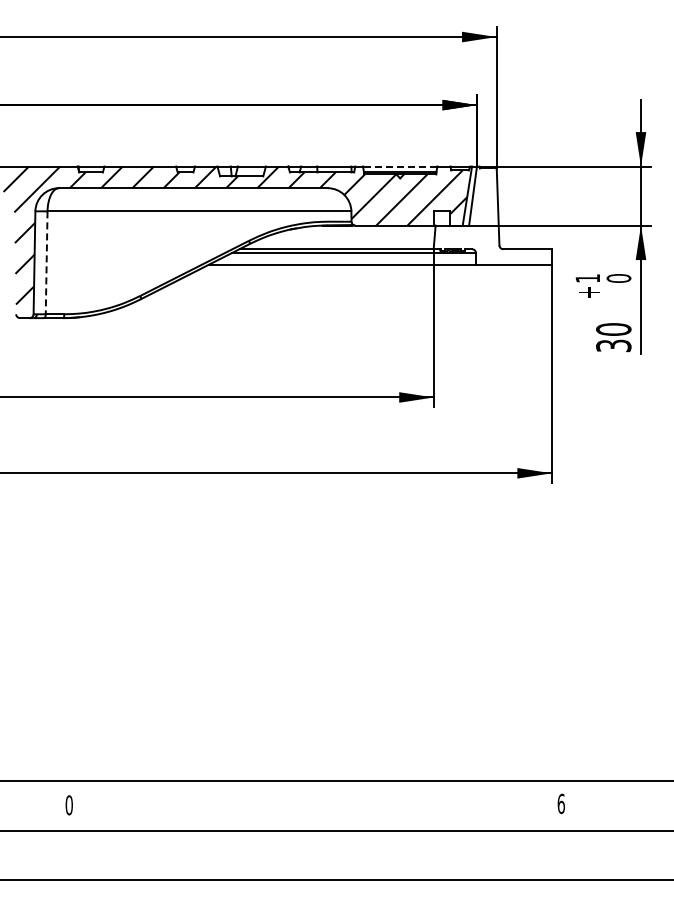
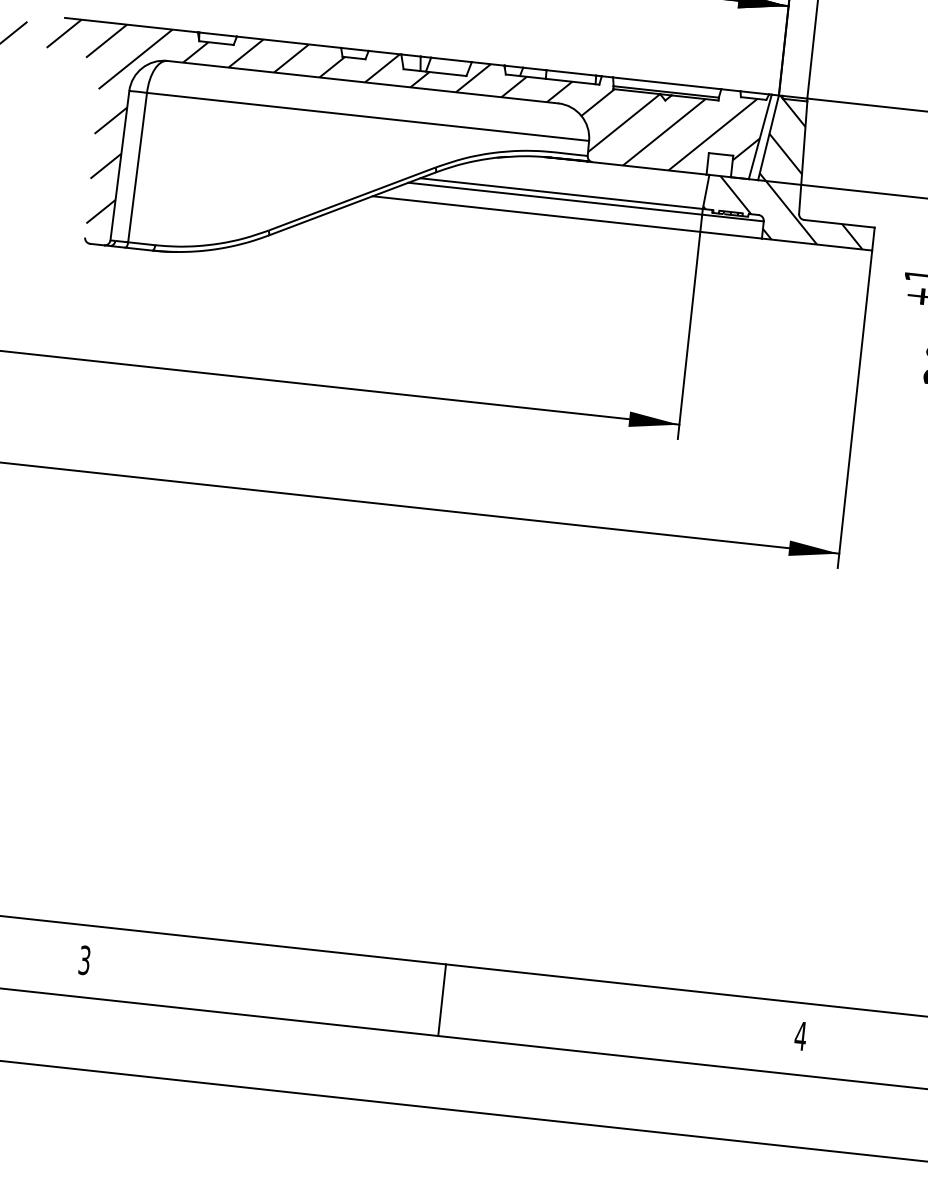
line: (399, 166) -> (666, 83), dashed -> solid
hatch: (489, 215) -> (789, 168), added
line: (46, 263) -> (137, 168), dashed -> solid
text: (561, 803) -> (801, 1035), 6 -> 4
text: (68, 805) -> (83, 960), 0 -> 3
line: (314, 805) -> (441, 999), added

